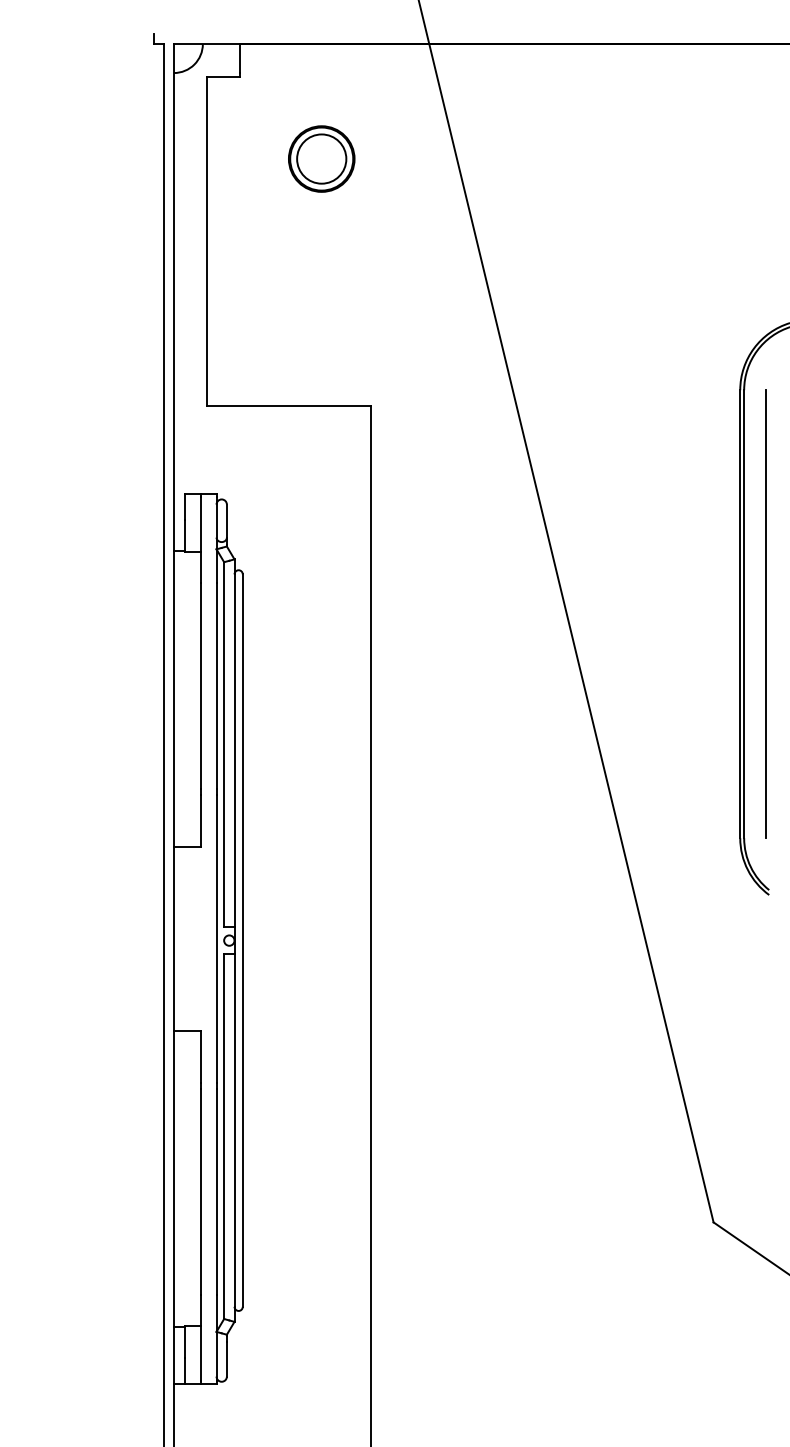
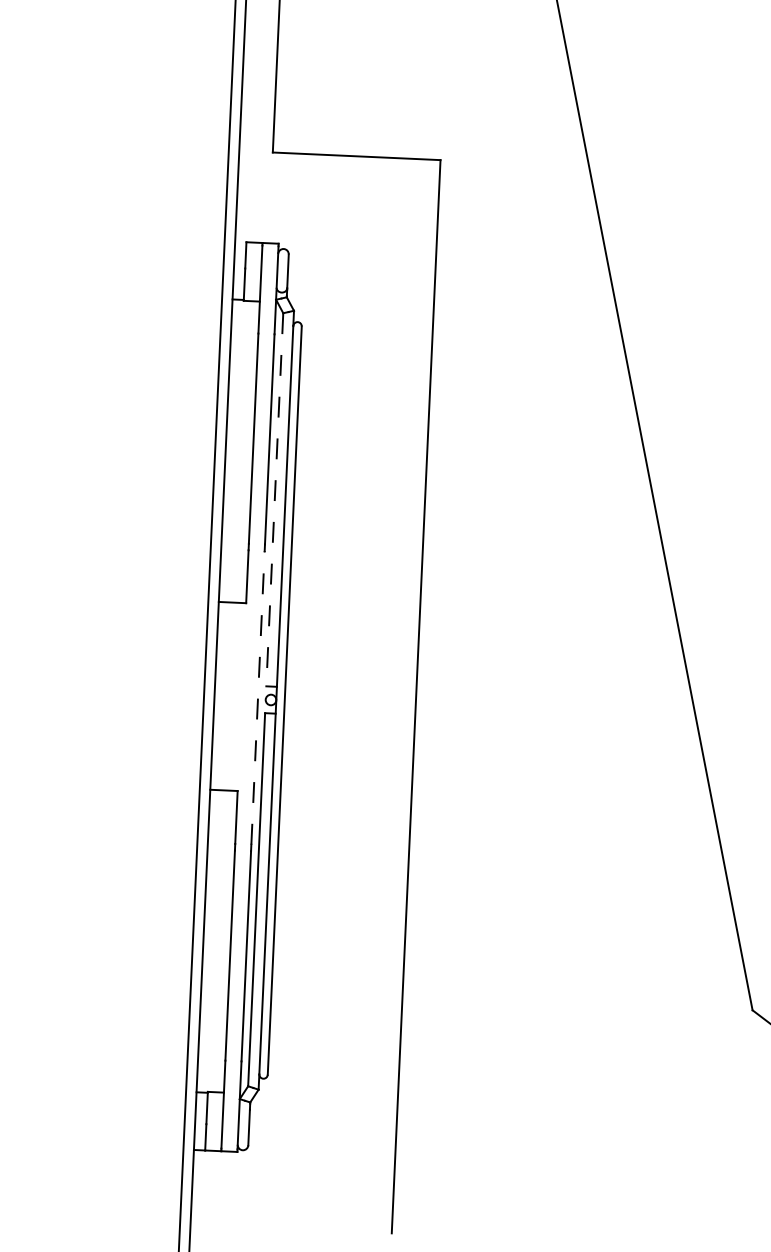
line: (224, 744) -> (275, 499), solid -> dashed
line: (216, 939) -> (257, 698), solid -> dashed

